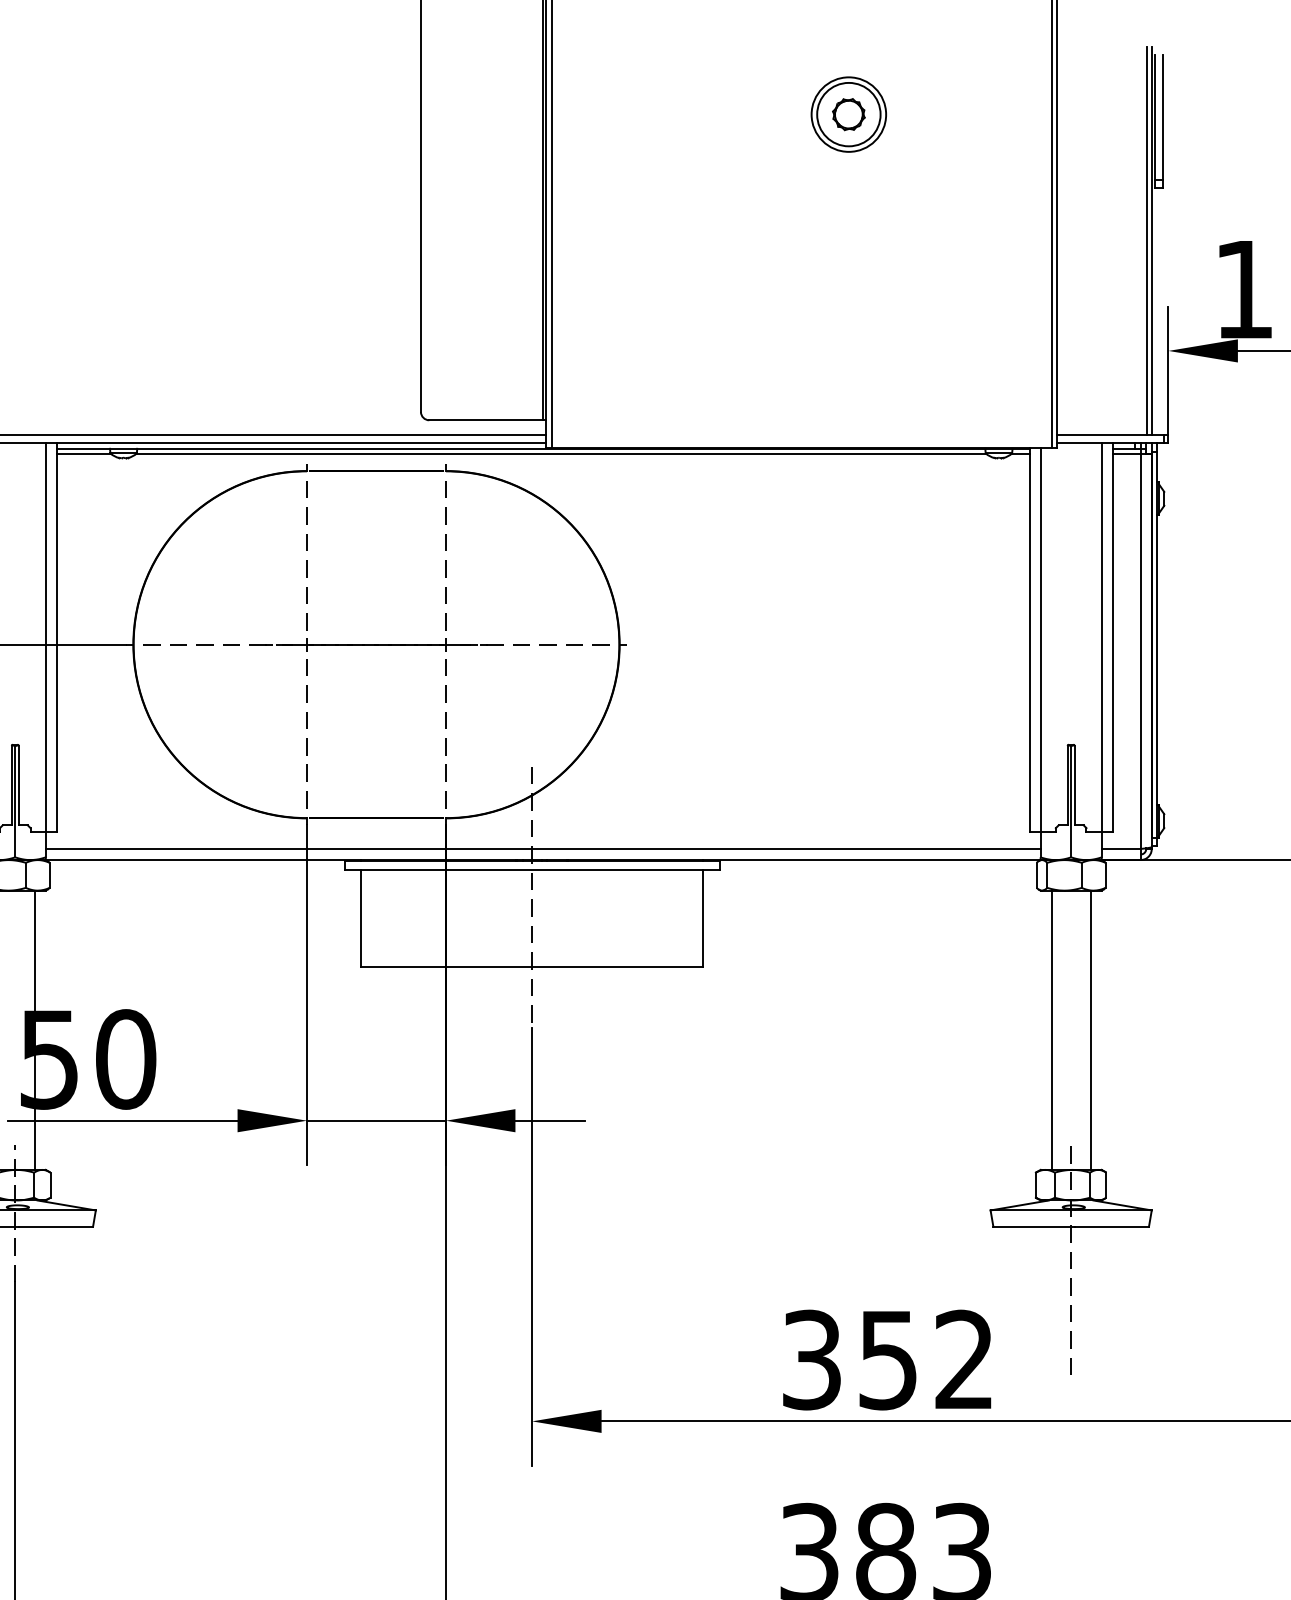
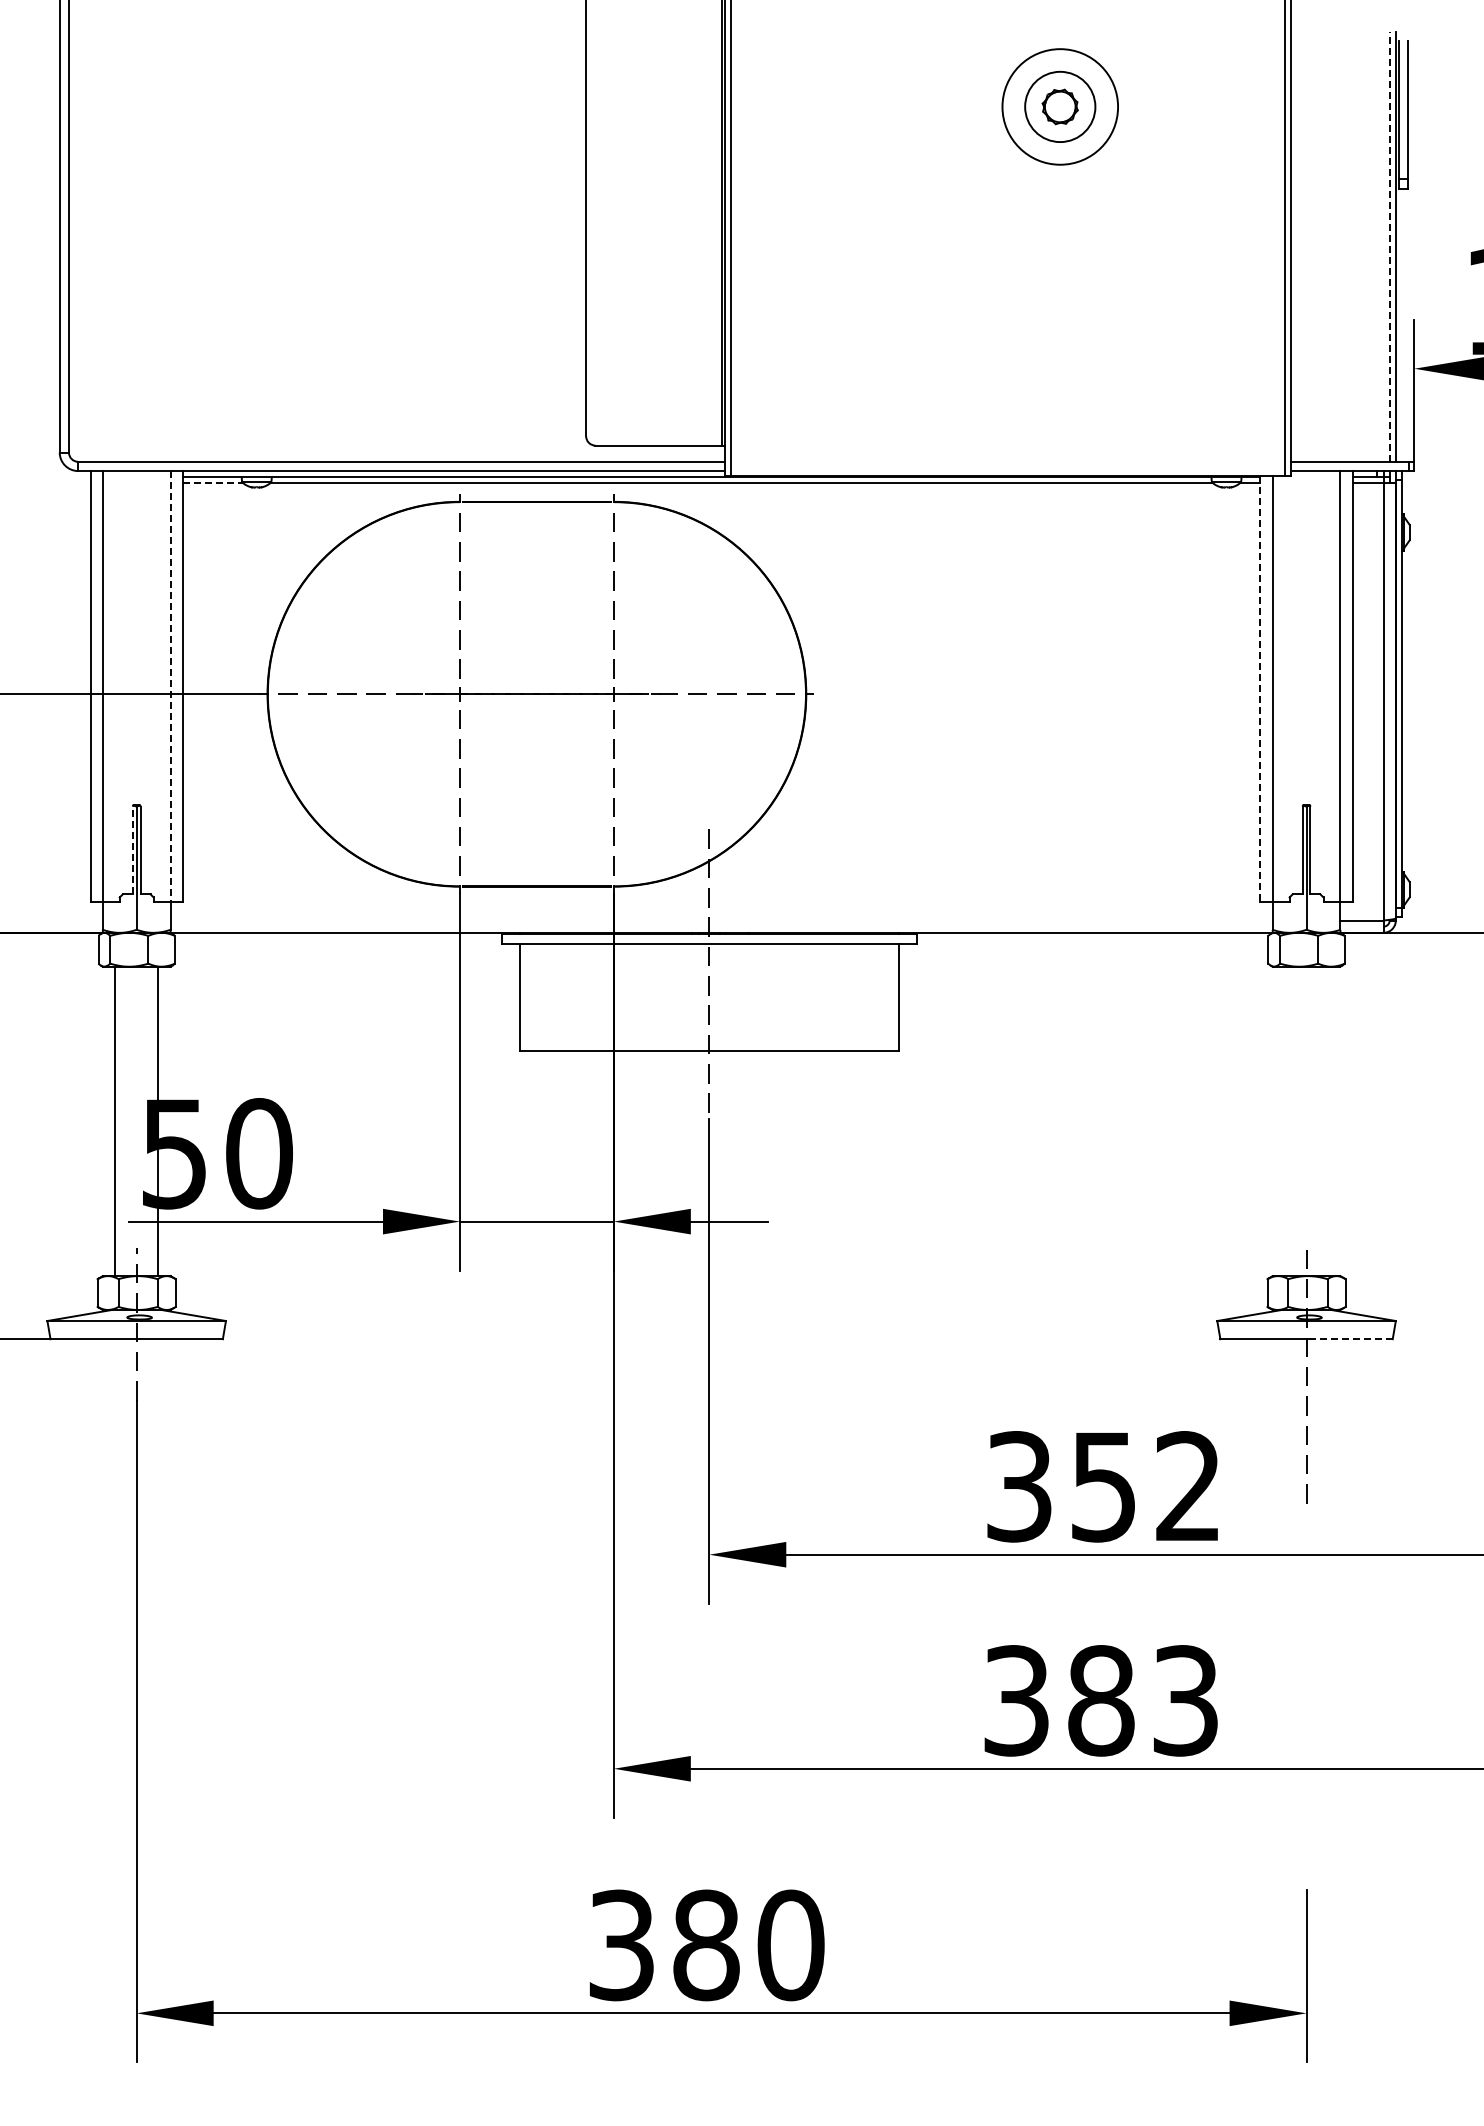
circle: (848, 114) -> (1059, 106), size x1.4
line: (1146, 240) -> (1390, 246), solid -> dashed
line: (84, 454) -> (213, 483), solid -> dashed
line: (45, 638) -> (170, 687), solid -> dashed
line: (1029, 640) -> (1260, 689), solid -> dashed
line: (11, 785) -> (132, 850), solid -> dashed
line: (543, 848) -> (721, 920), removed
line: (1052, 1030) -> (1285, 1121), removed
line: (1090, 1030) -> (1328, 1121), removed
line: (1111, 1227) -> (1351, 1339), solid -> dashed

